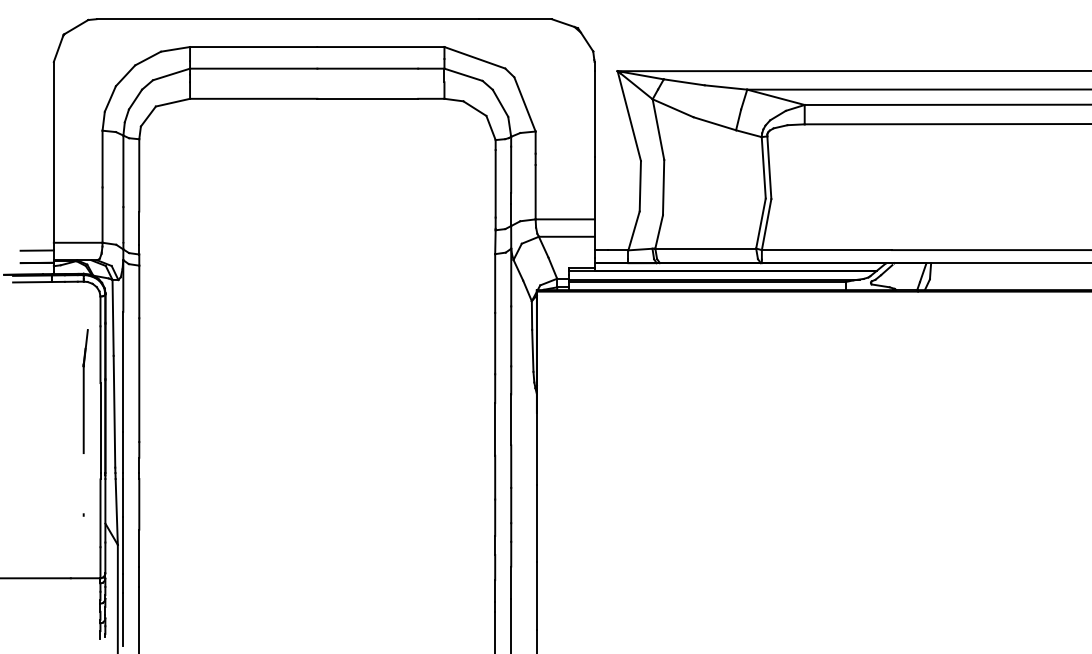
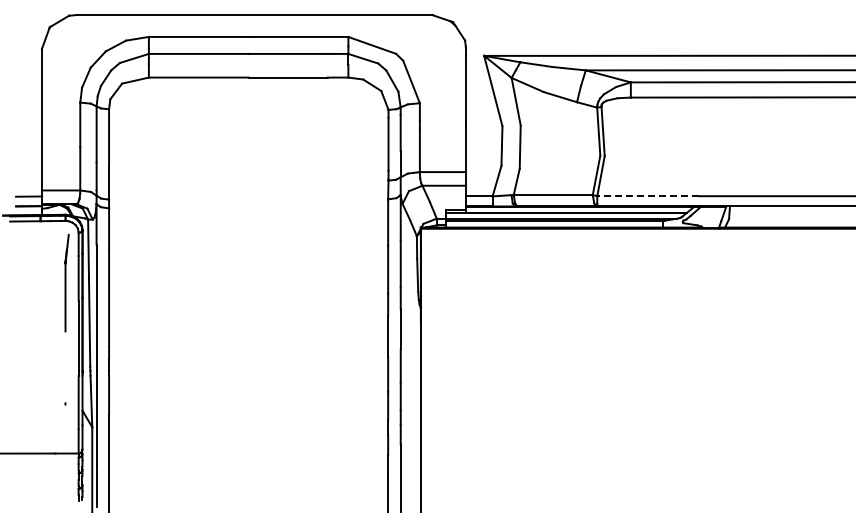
line: (827, 250) -> (648, 196), solid -> dashed
part: (84, 392) -> (66, 283), moved

